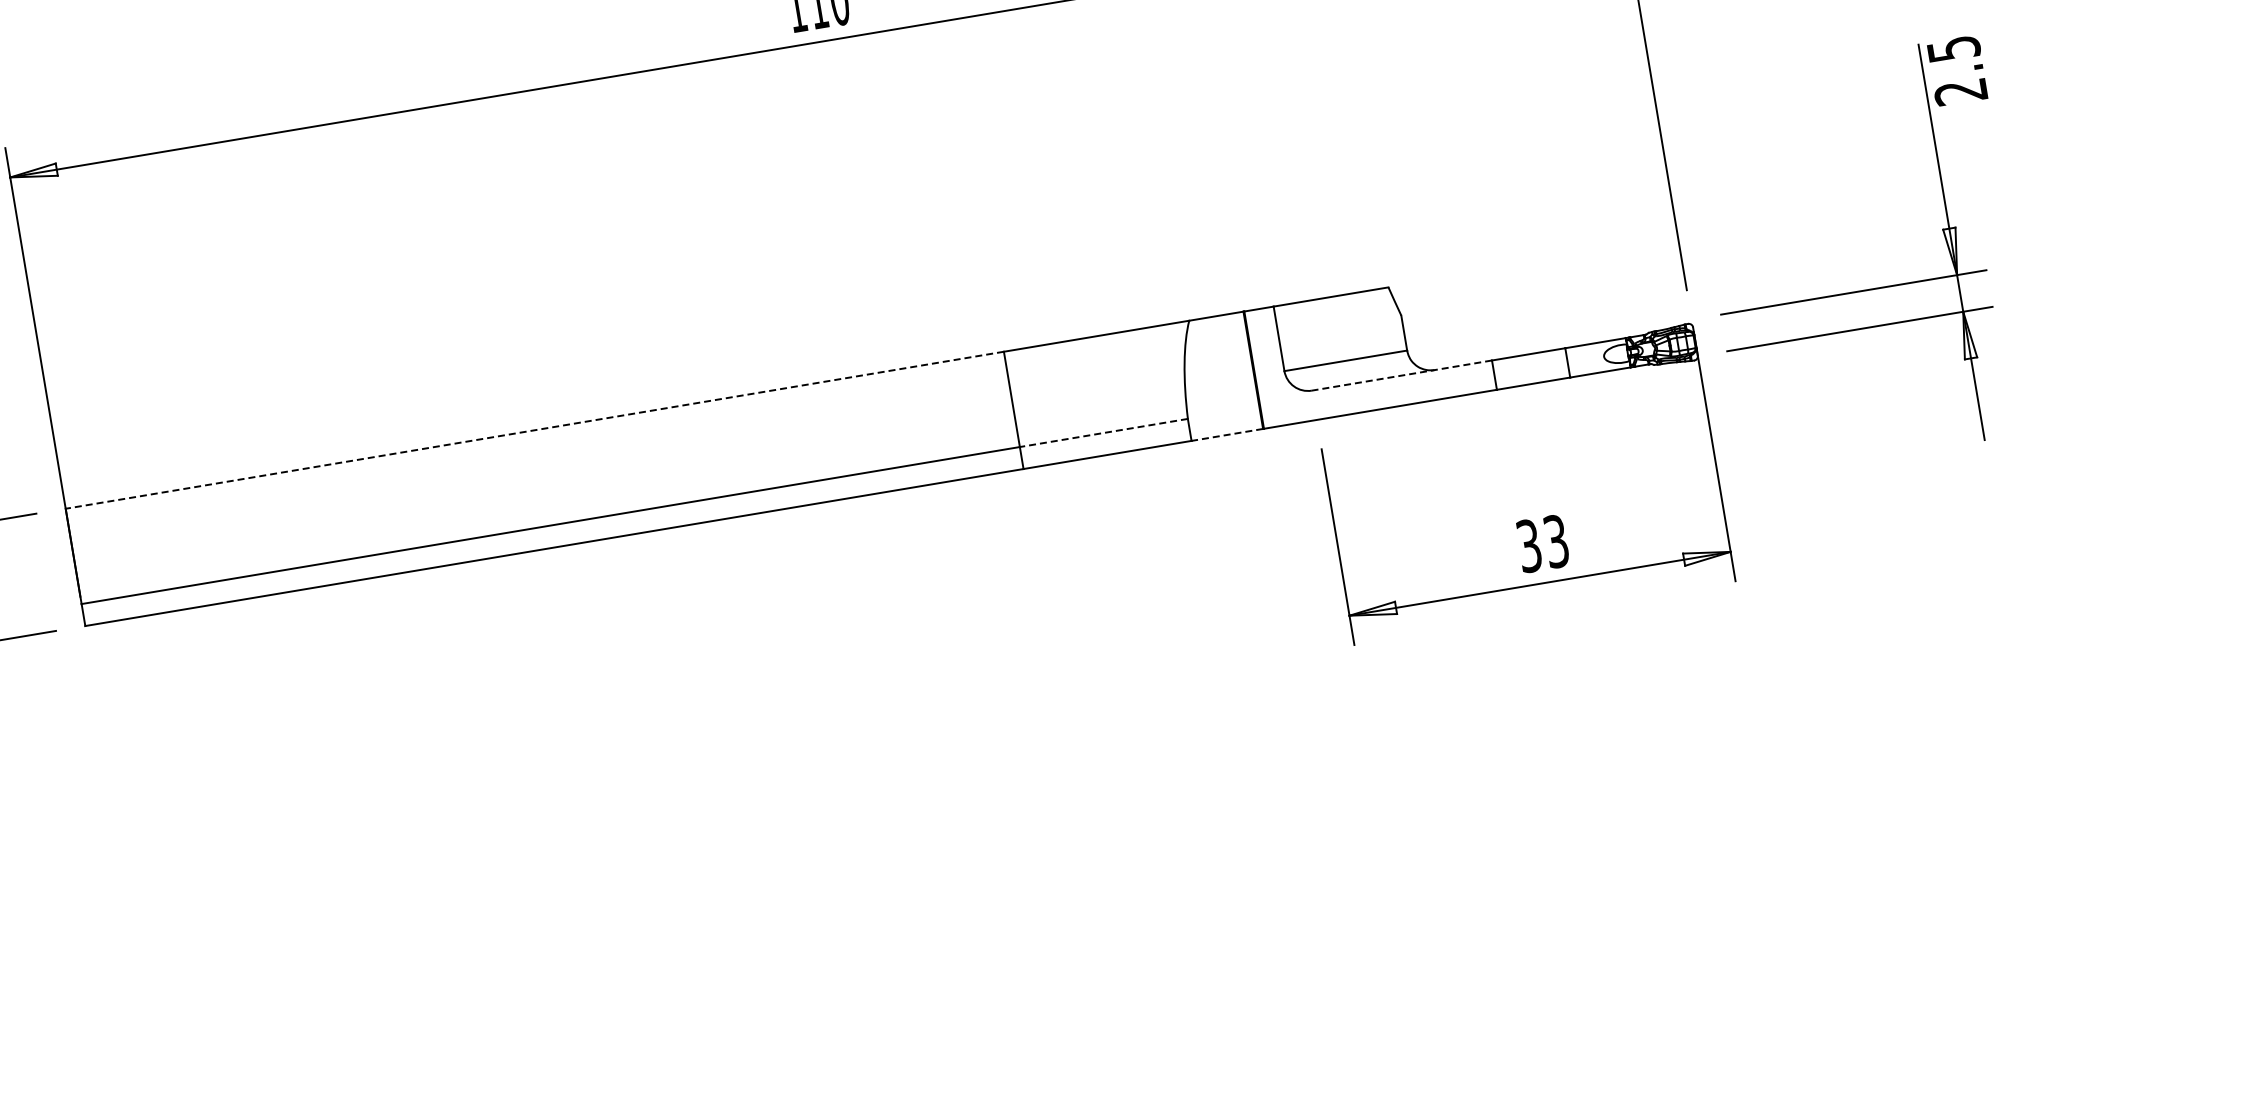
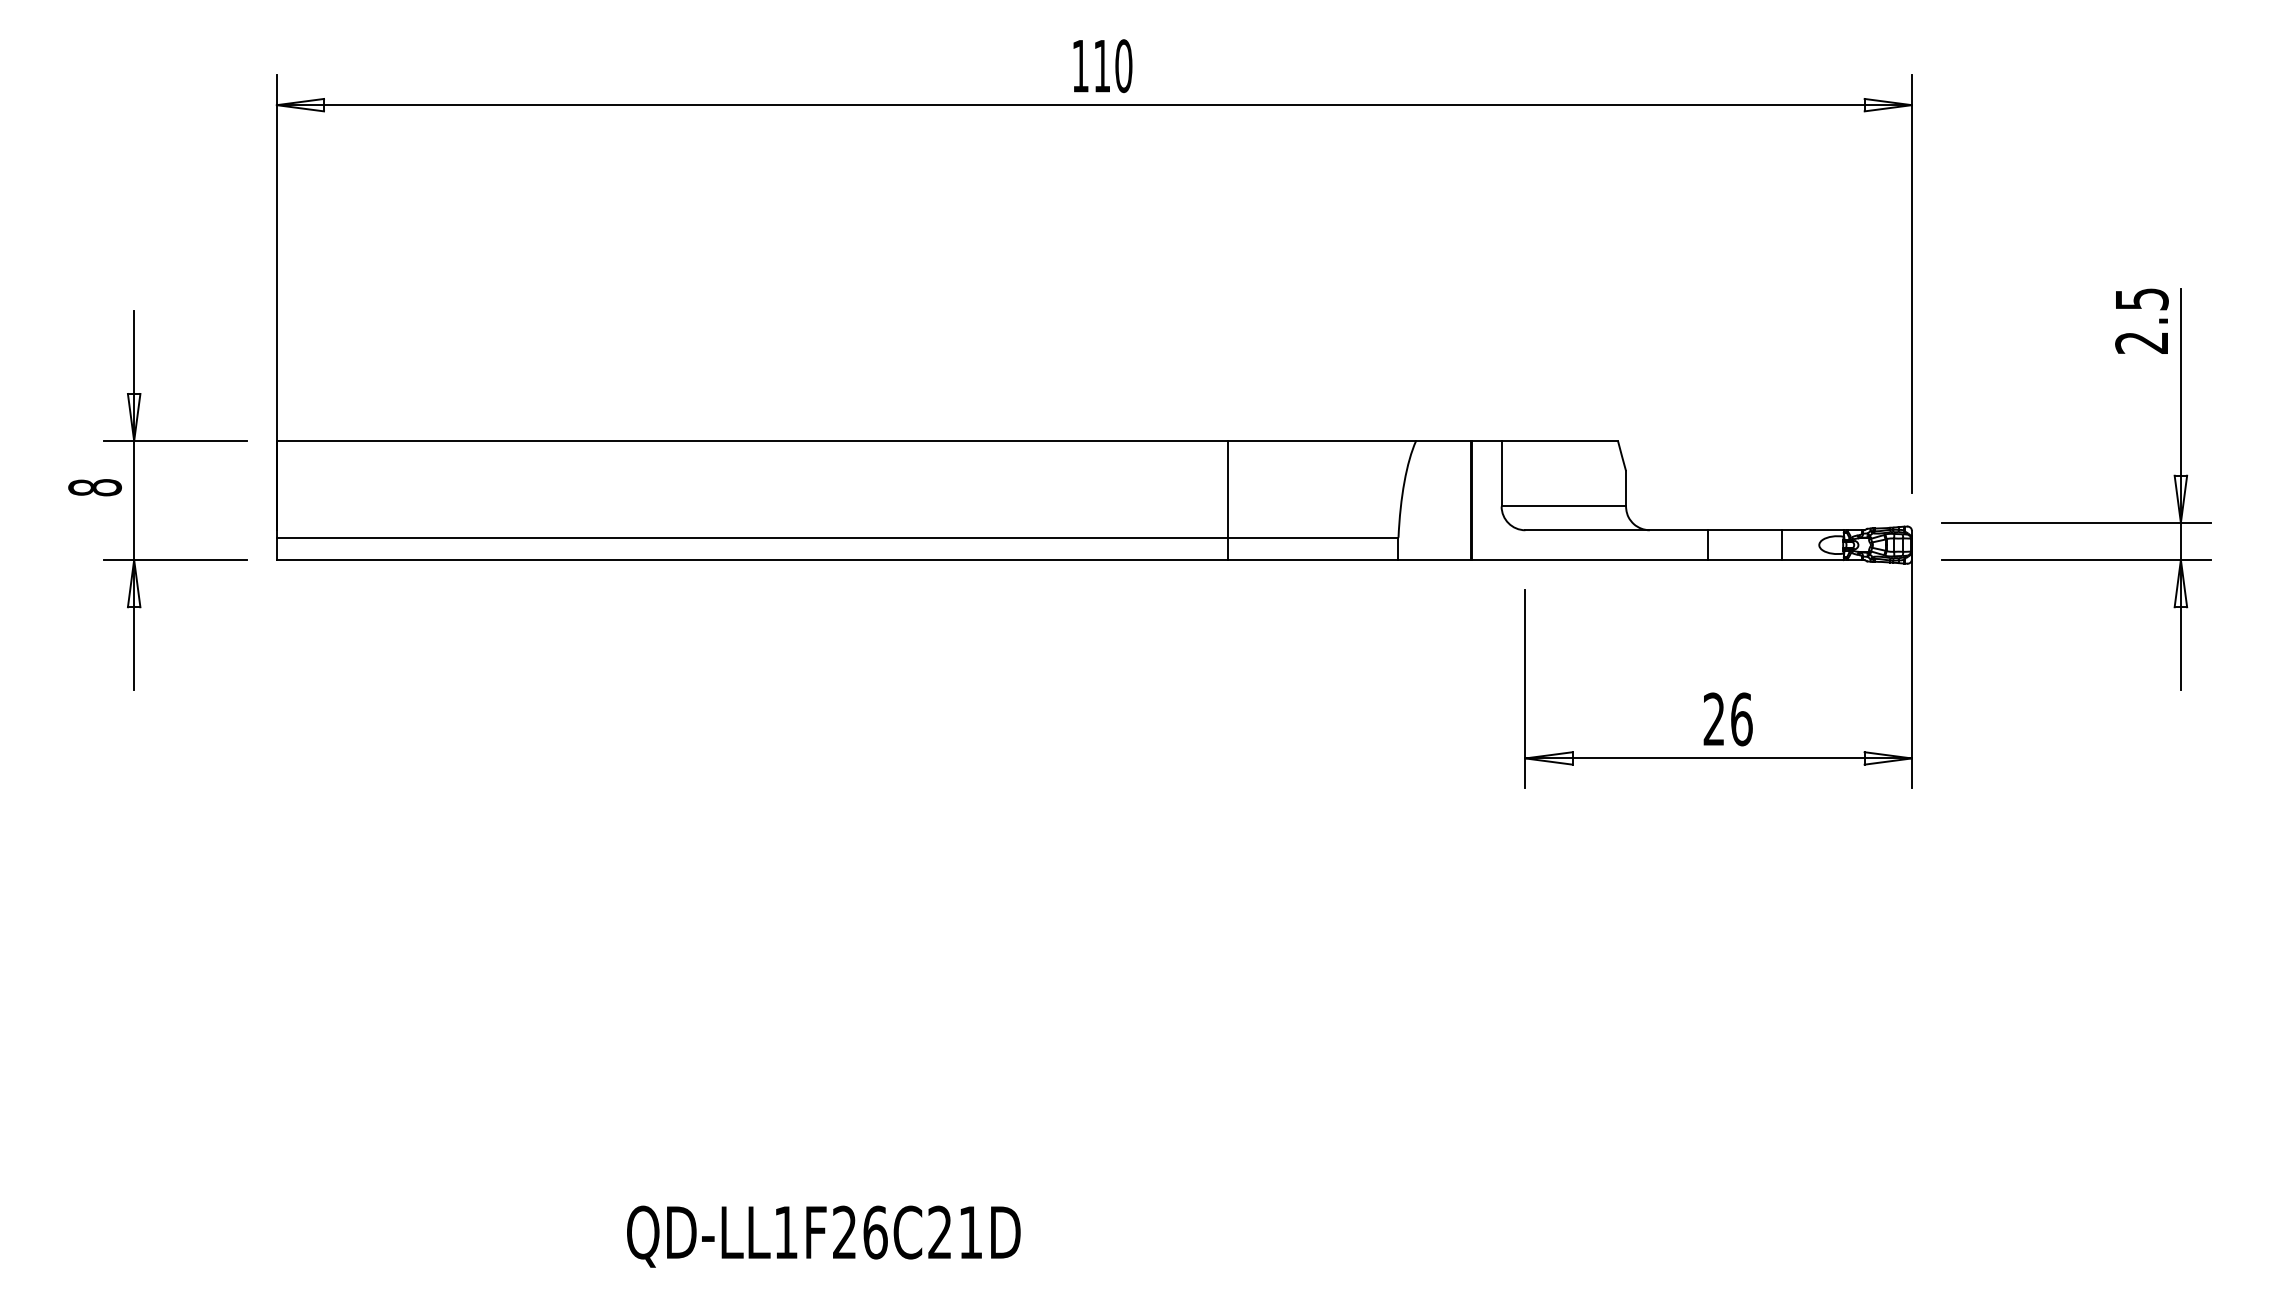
text: (1956, 70) -> (2141, 320), moved
line: (1401, 375) -> (1616, 530), dashed -> solid
line: (534, 430) -> (752, 441), dashed -> solid
line: (1103, 432) -> (1312, 537), dashed -> solid
line: (1227, 435) -> (1434, 560), dashed -> solid
text: (1542, 543) -> (1727, 719), 33 -> 26

